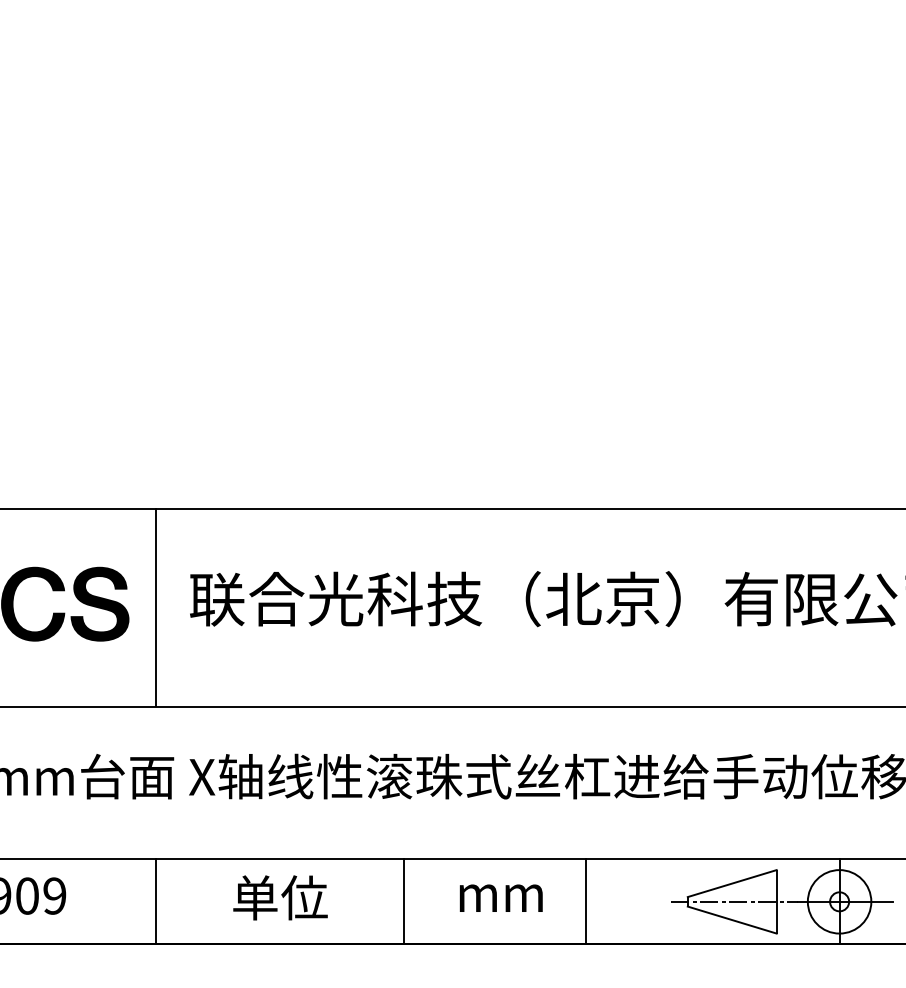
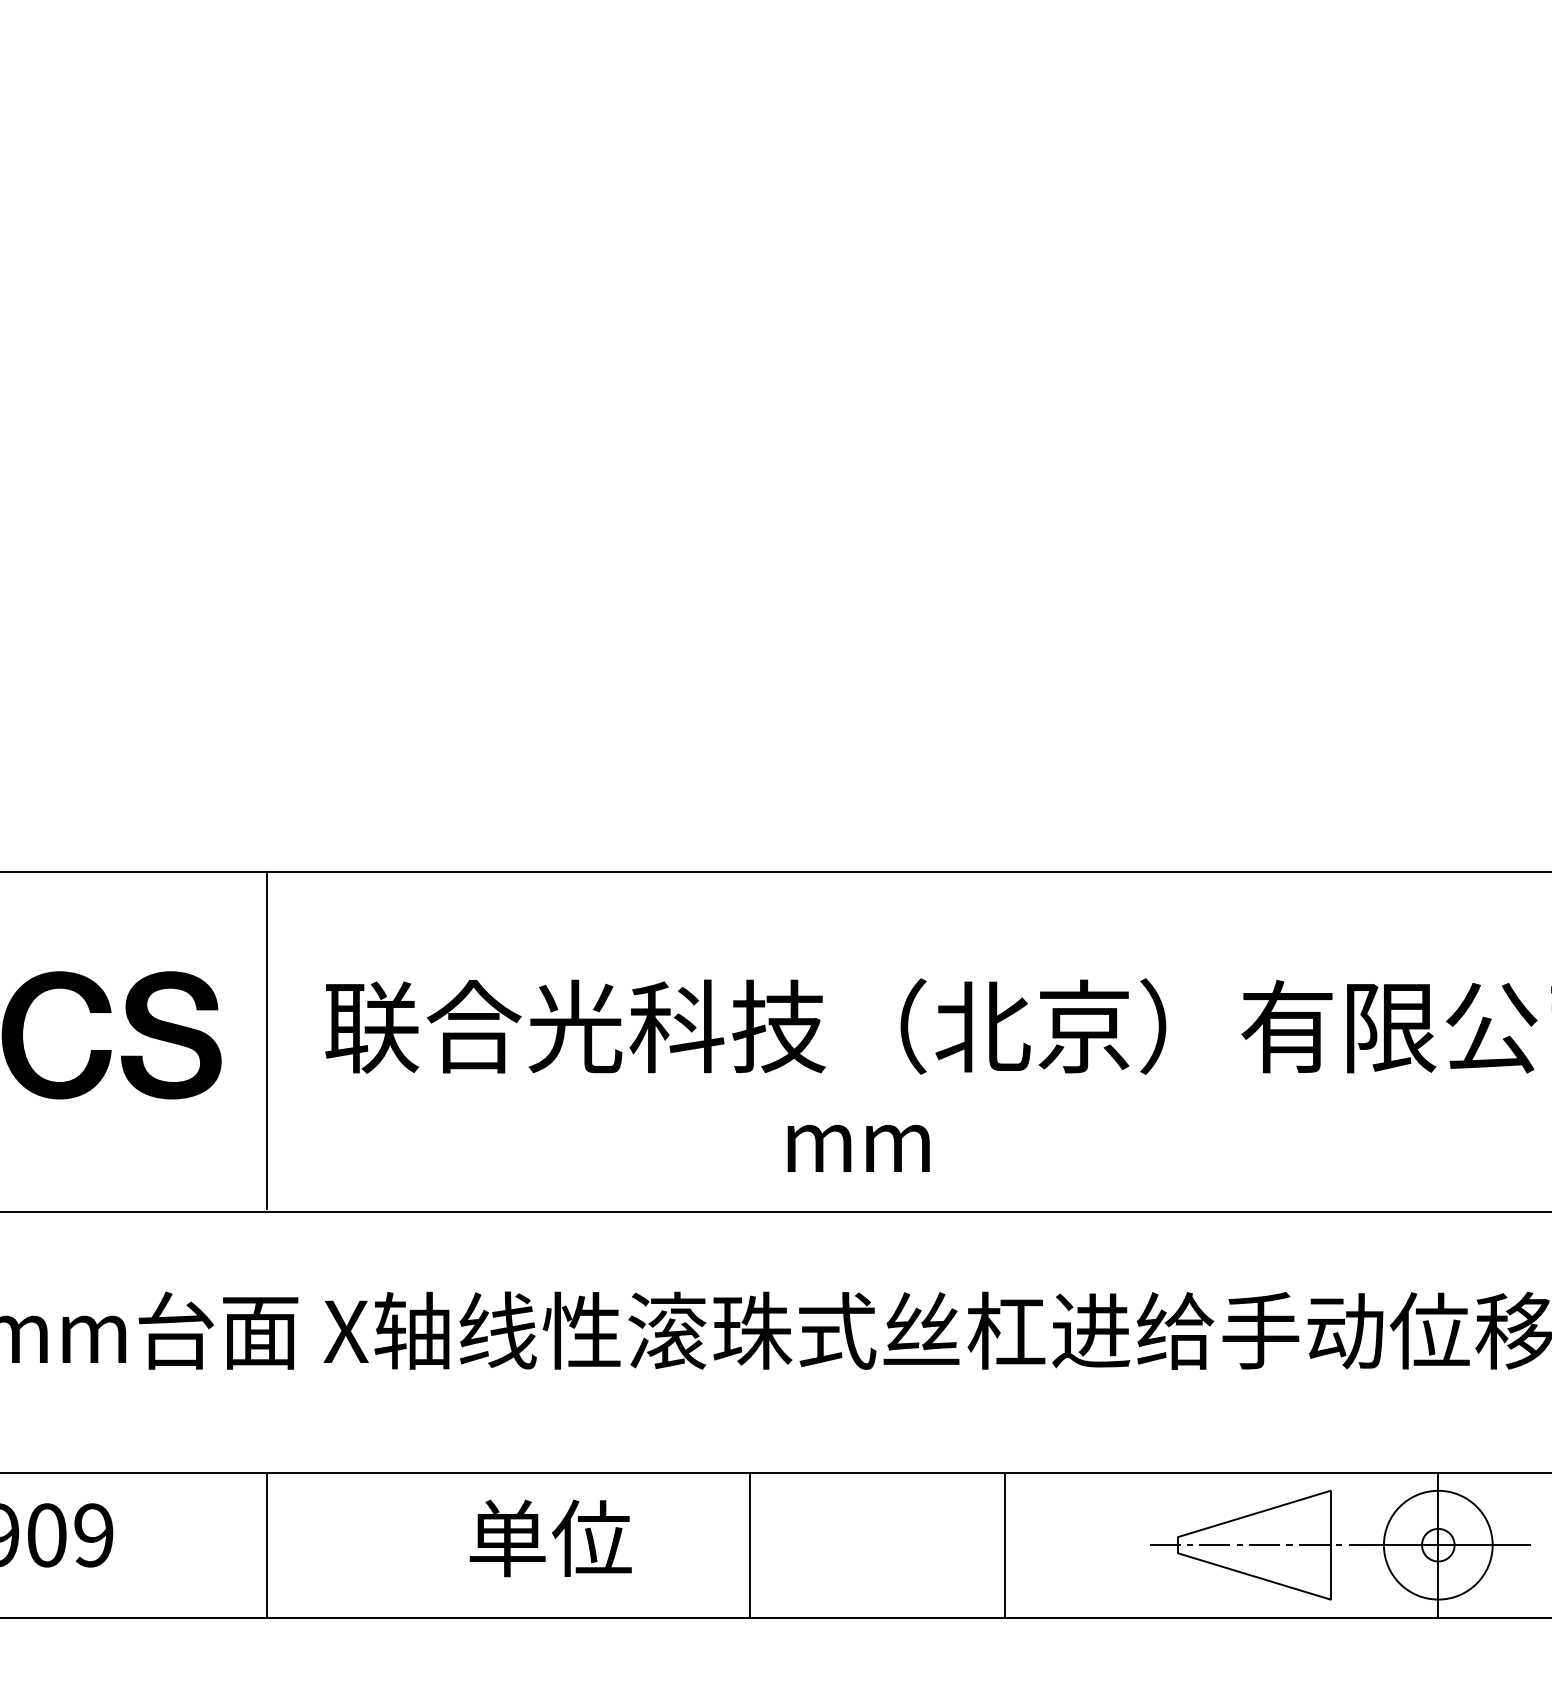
text: (280, 897) -> (550, 1537), moved
text: (500, 897) -> (857, 1147), moved
line: (404, 901) -> (751, 1544), moved

